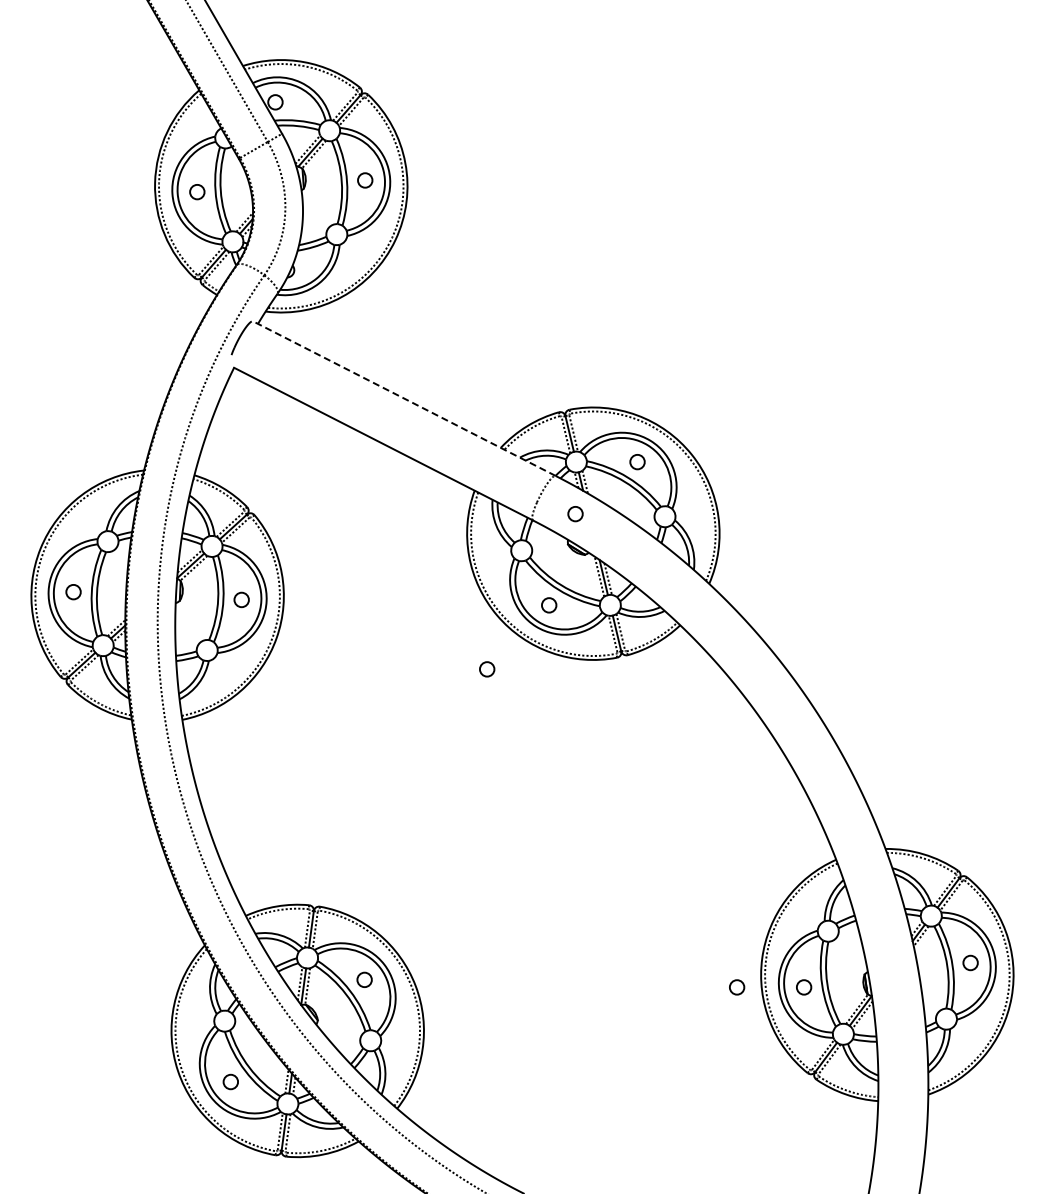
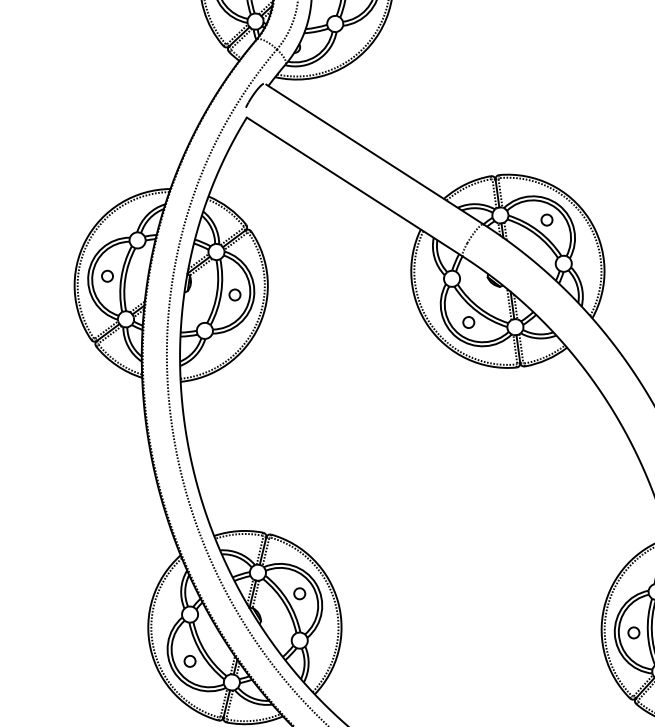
line: (405, 399) -> (375, 154), dashed -> solid
circle: (575, 514) -> (495, 255), removed
circle: (487, 669) -> (416, 366), removed
circle: (737, 987) -> (583, 627), removed

